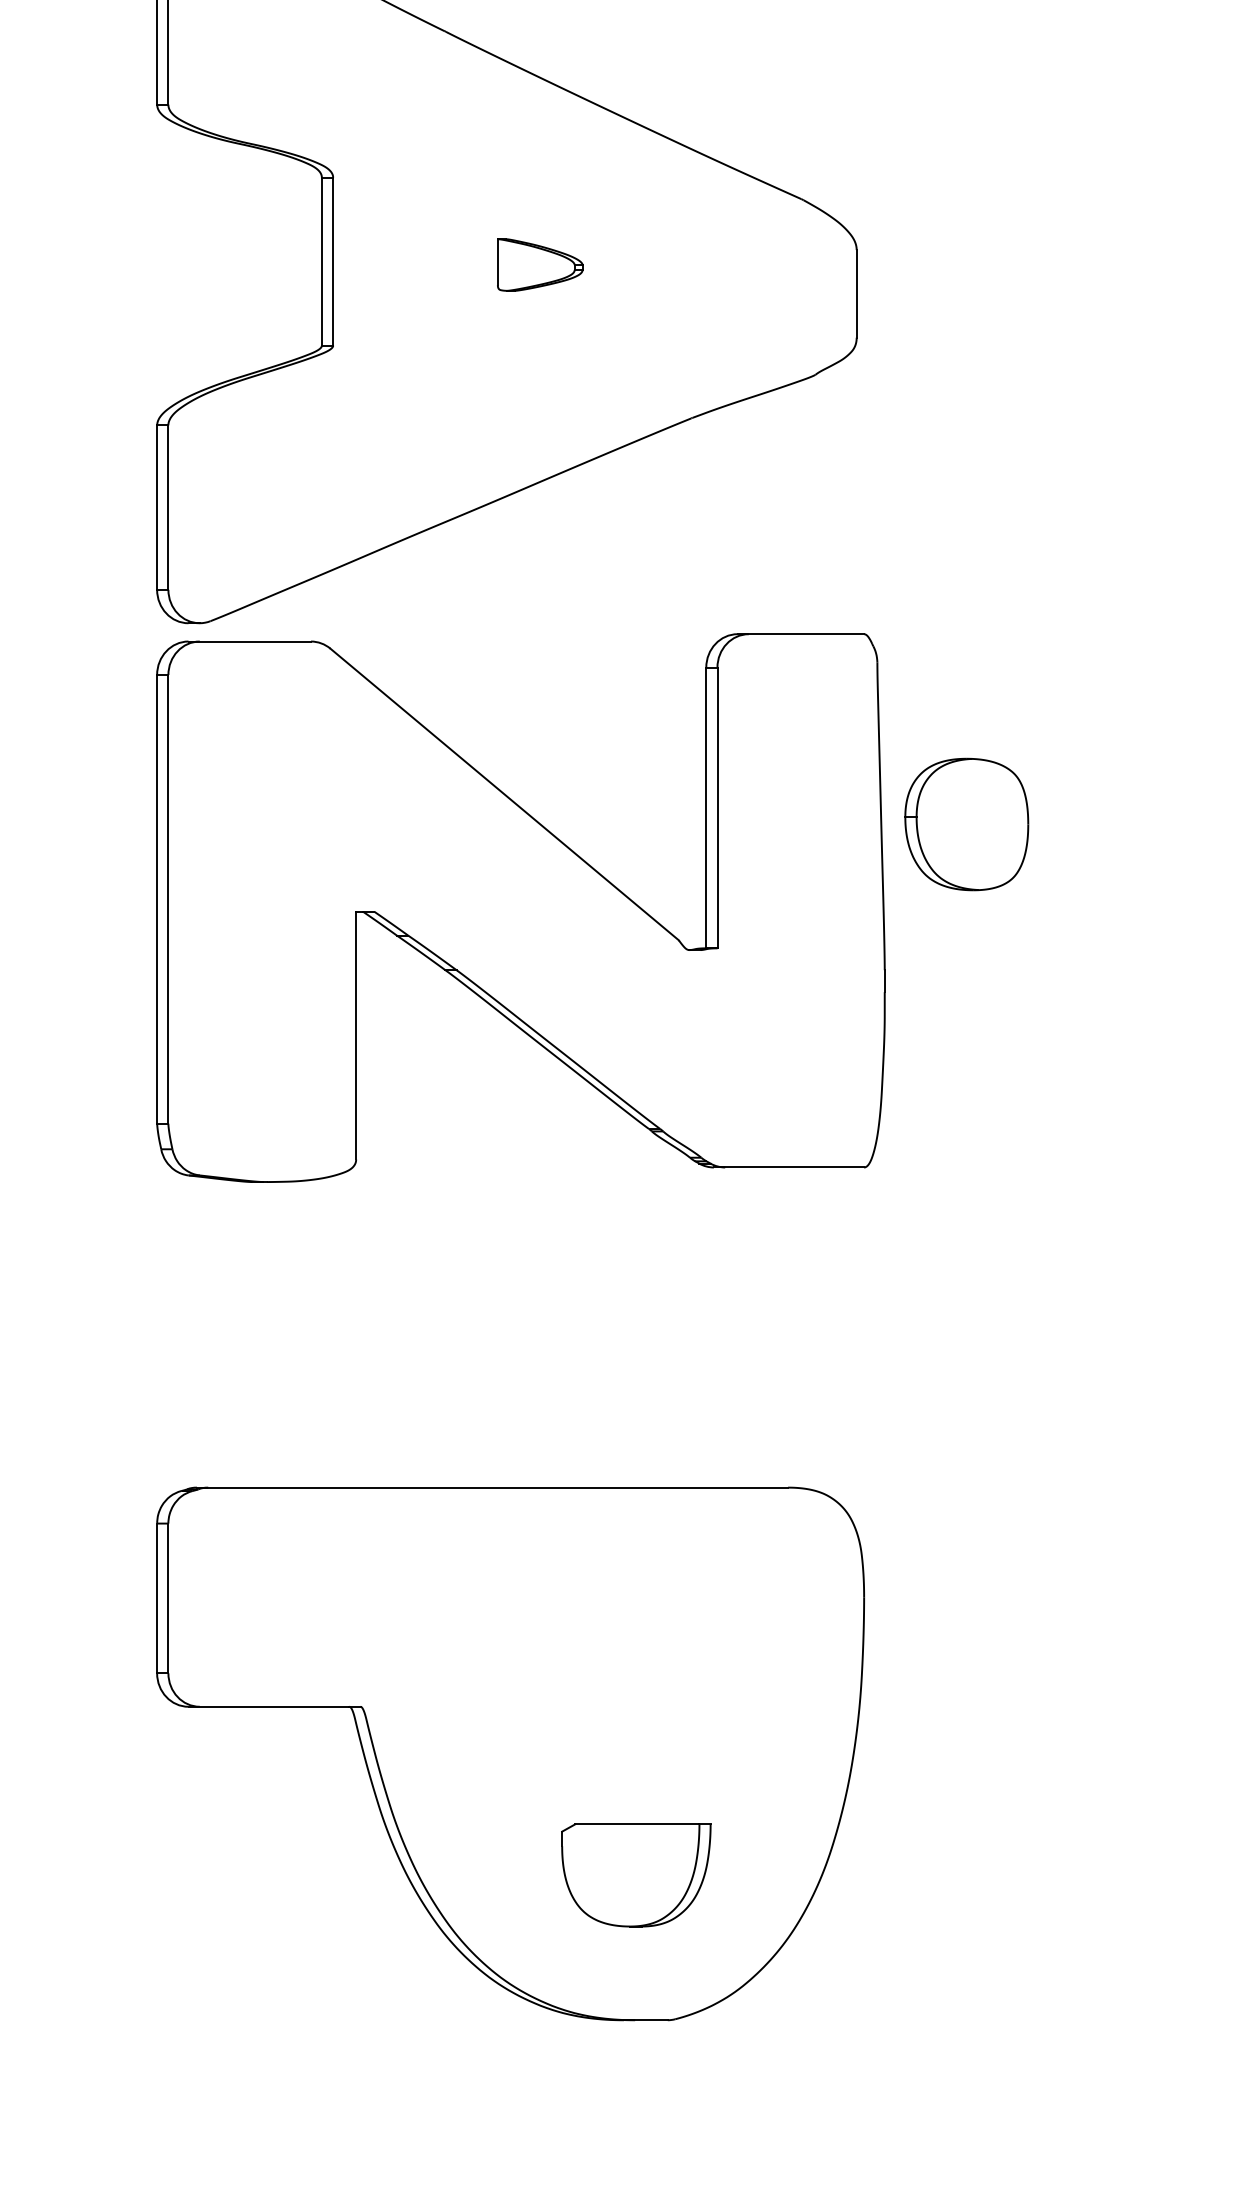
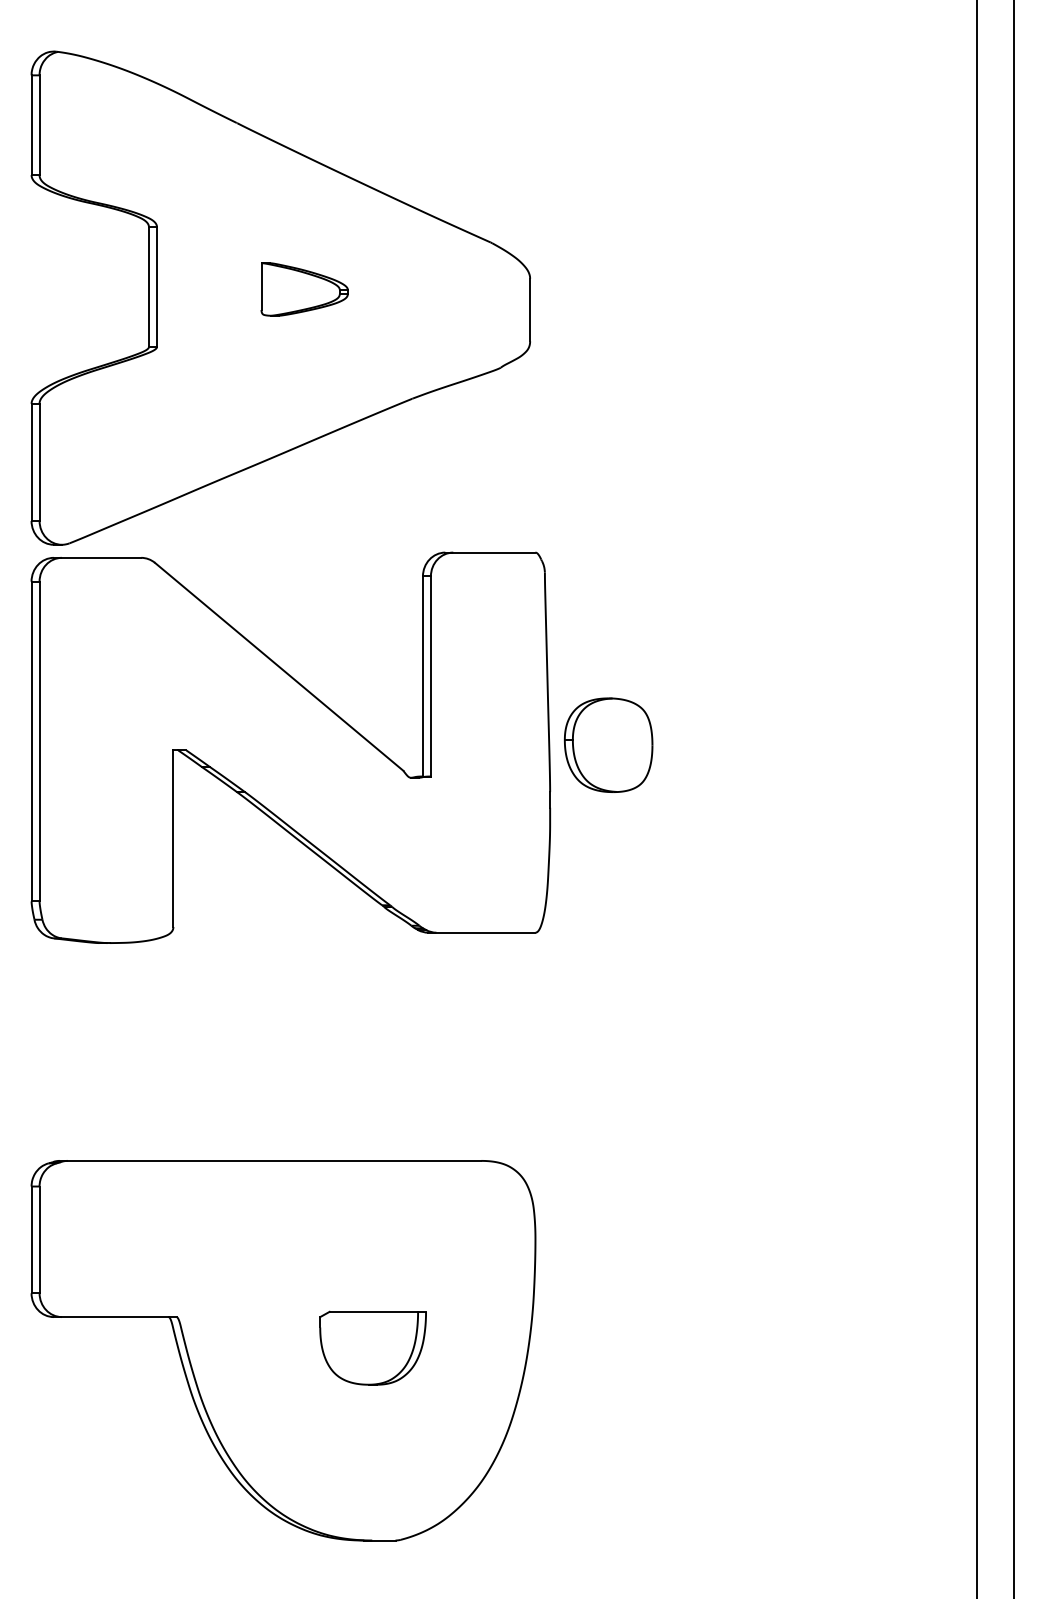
part: (540, 265) -> (304, 289), size x1.43
part: (966, 823) -> (608, 744), moved
part: (635, 1874) -> (372, 1347), moved

